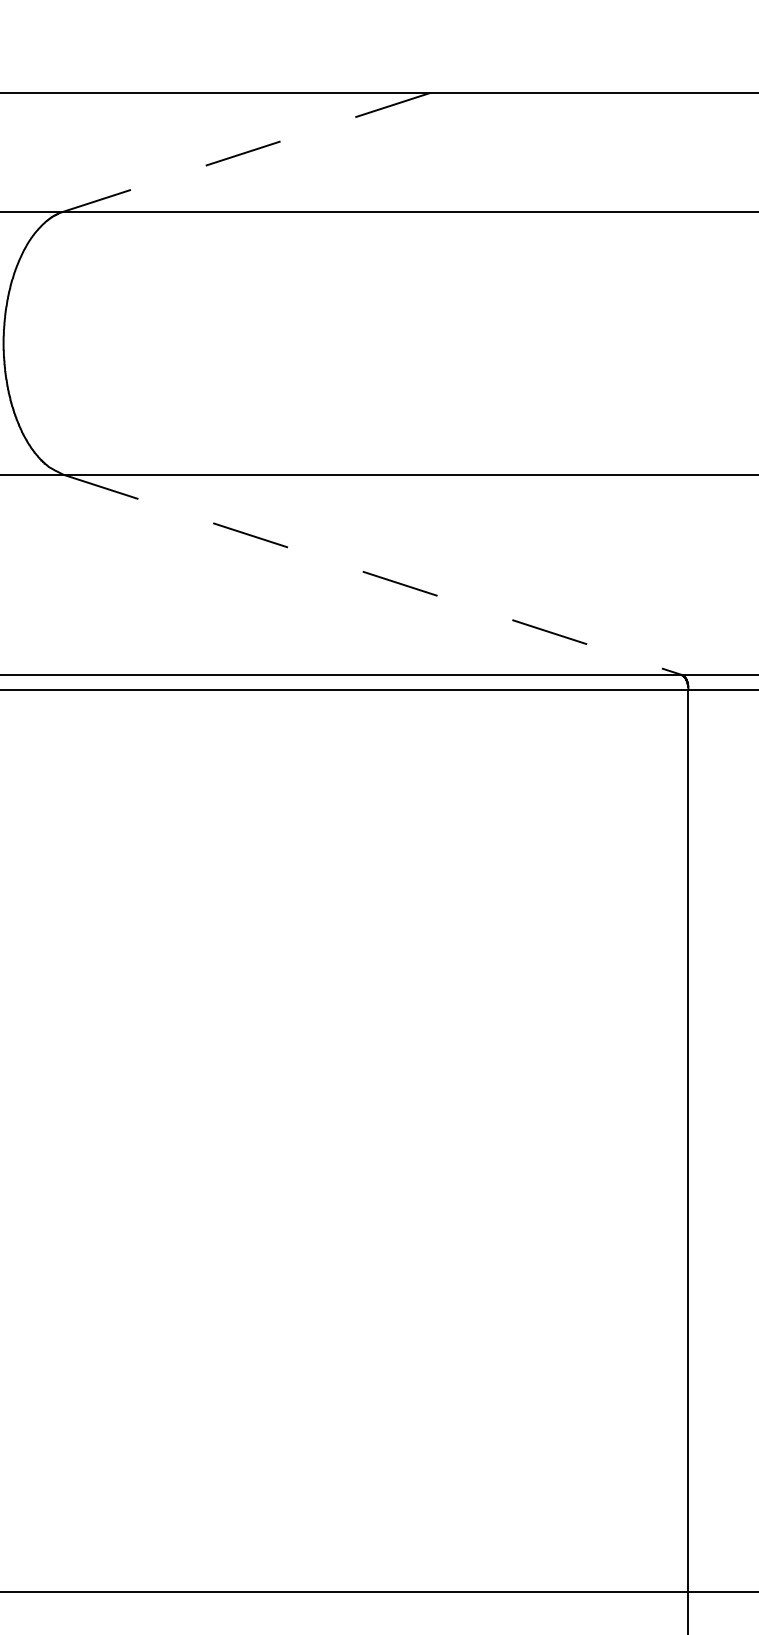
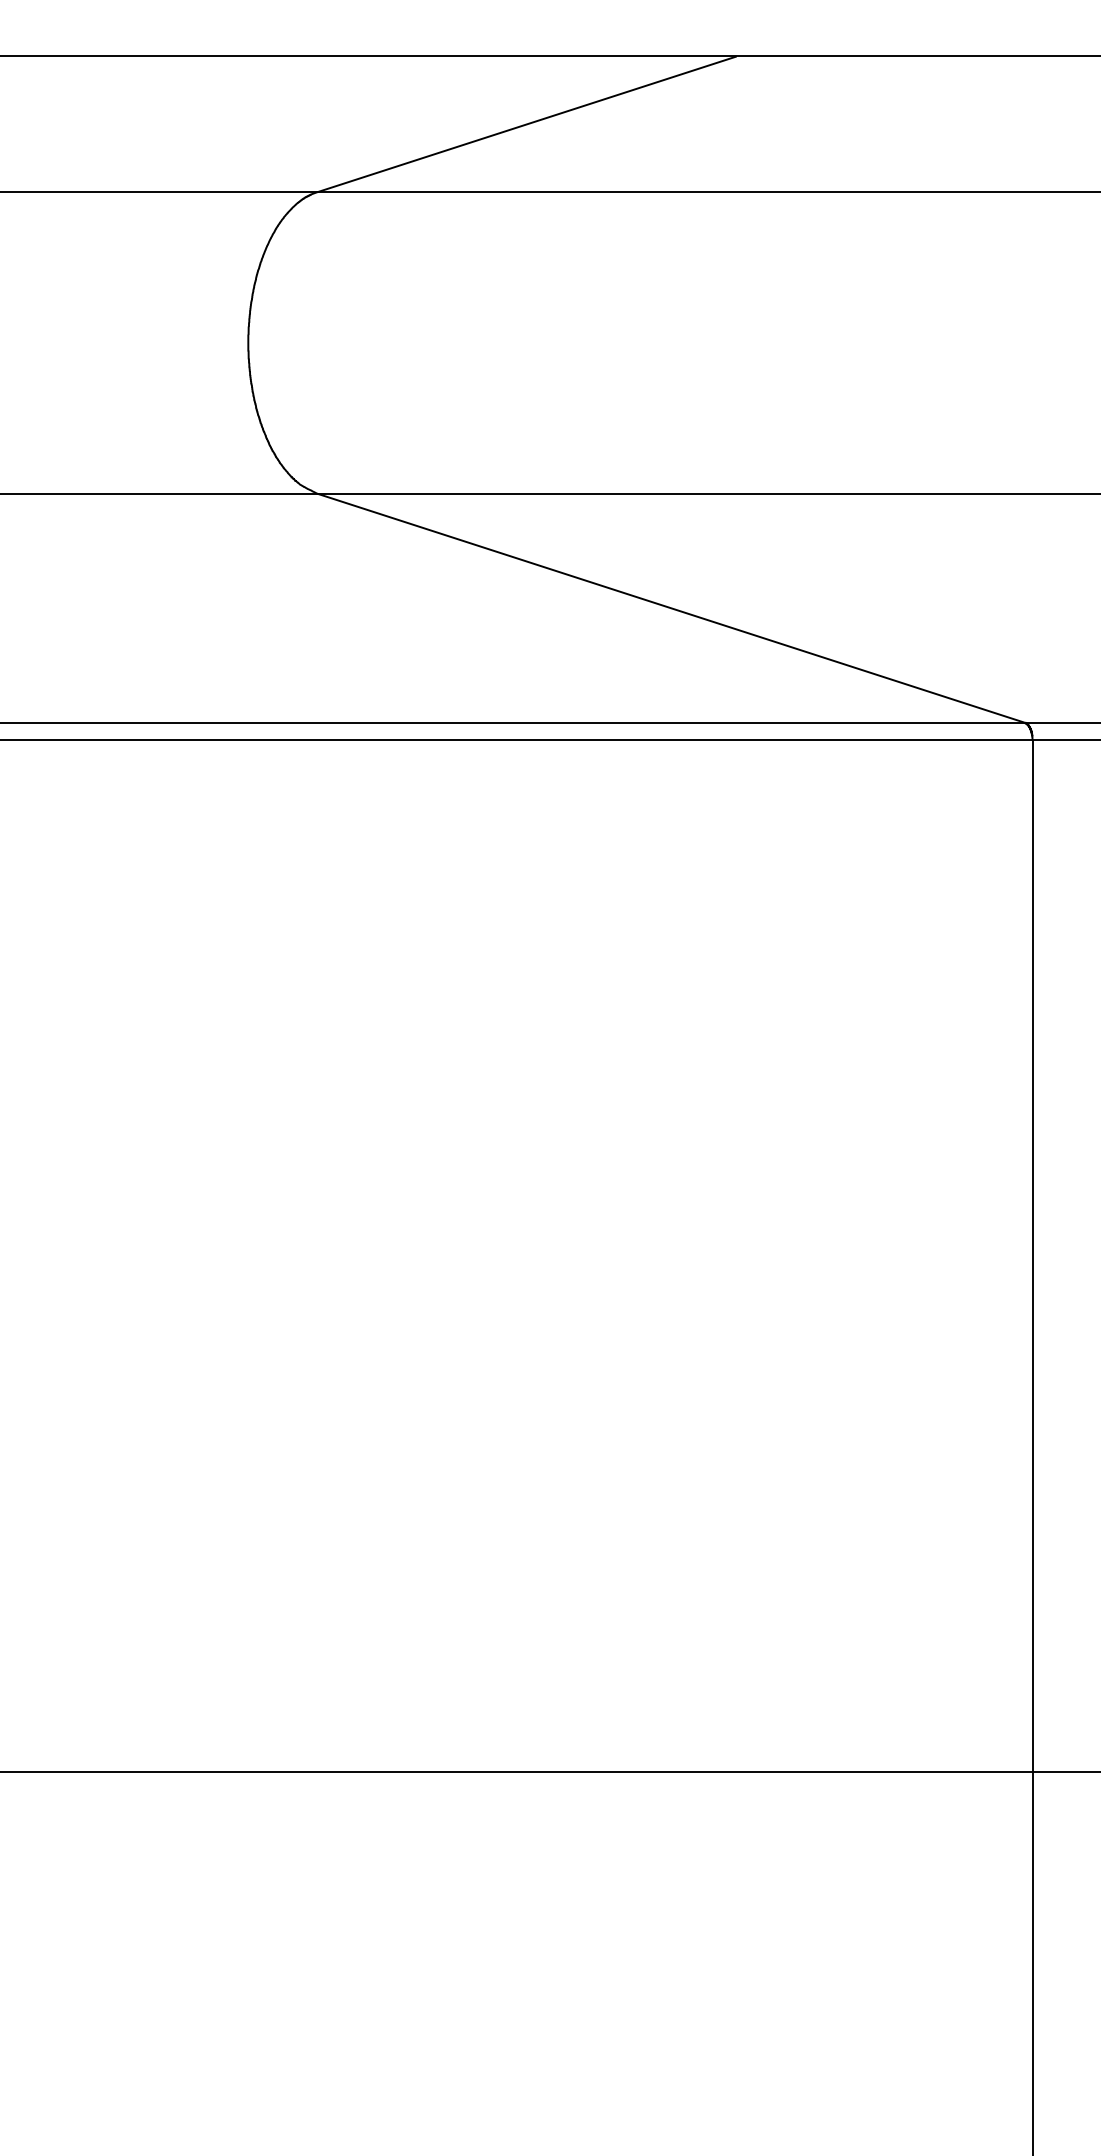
line: (246, 152) -> (526, 124), dashed -> solid
line: (372, 575) -> (670, 608), dashed -> solid

